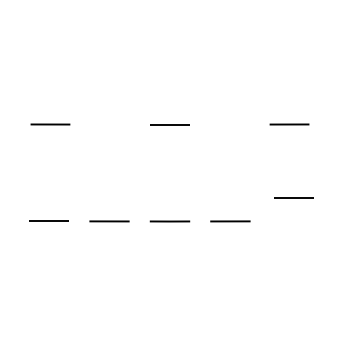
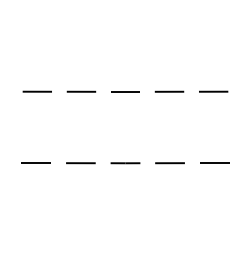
line: (110, 124) -> (81, 91), added
line: (229, 124) -> (169, 91), added
line: (293, 197) -> (214, 162), moved

